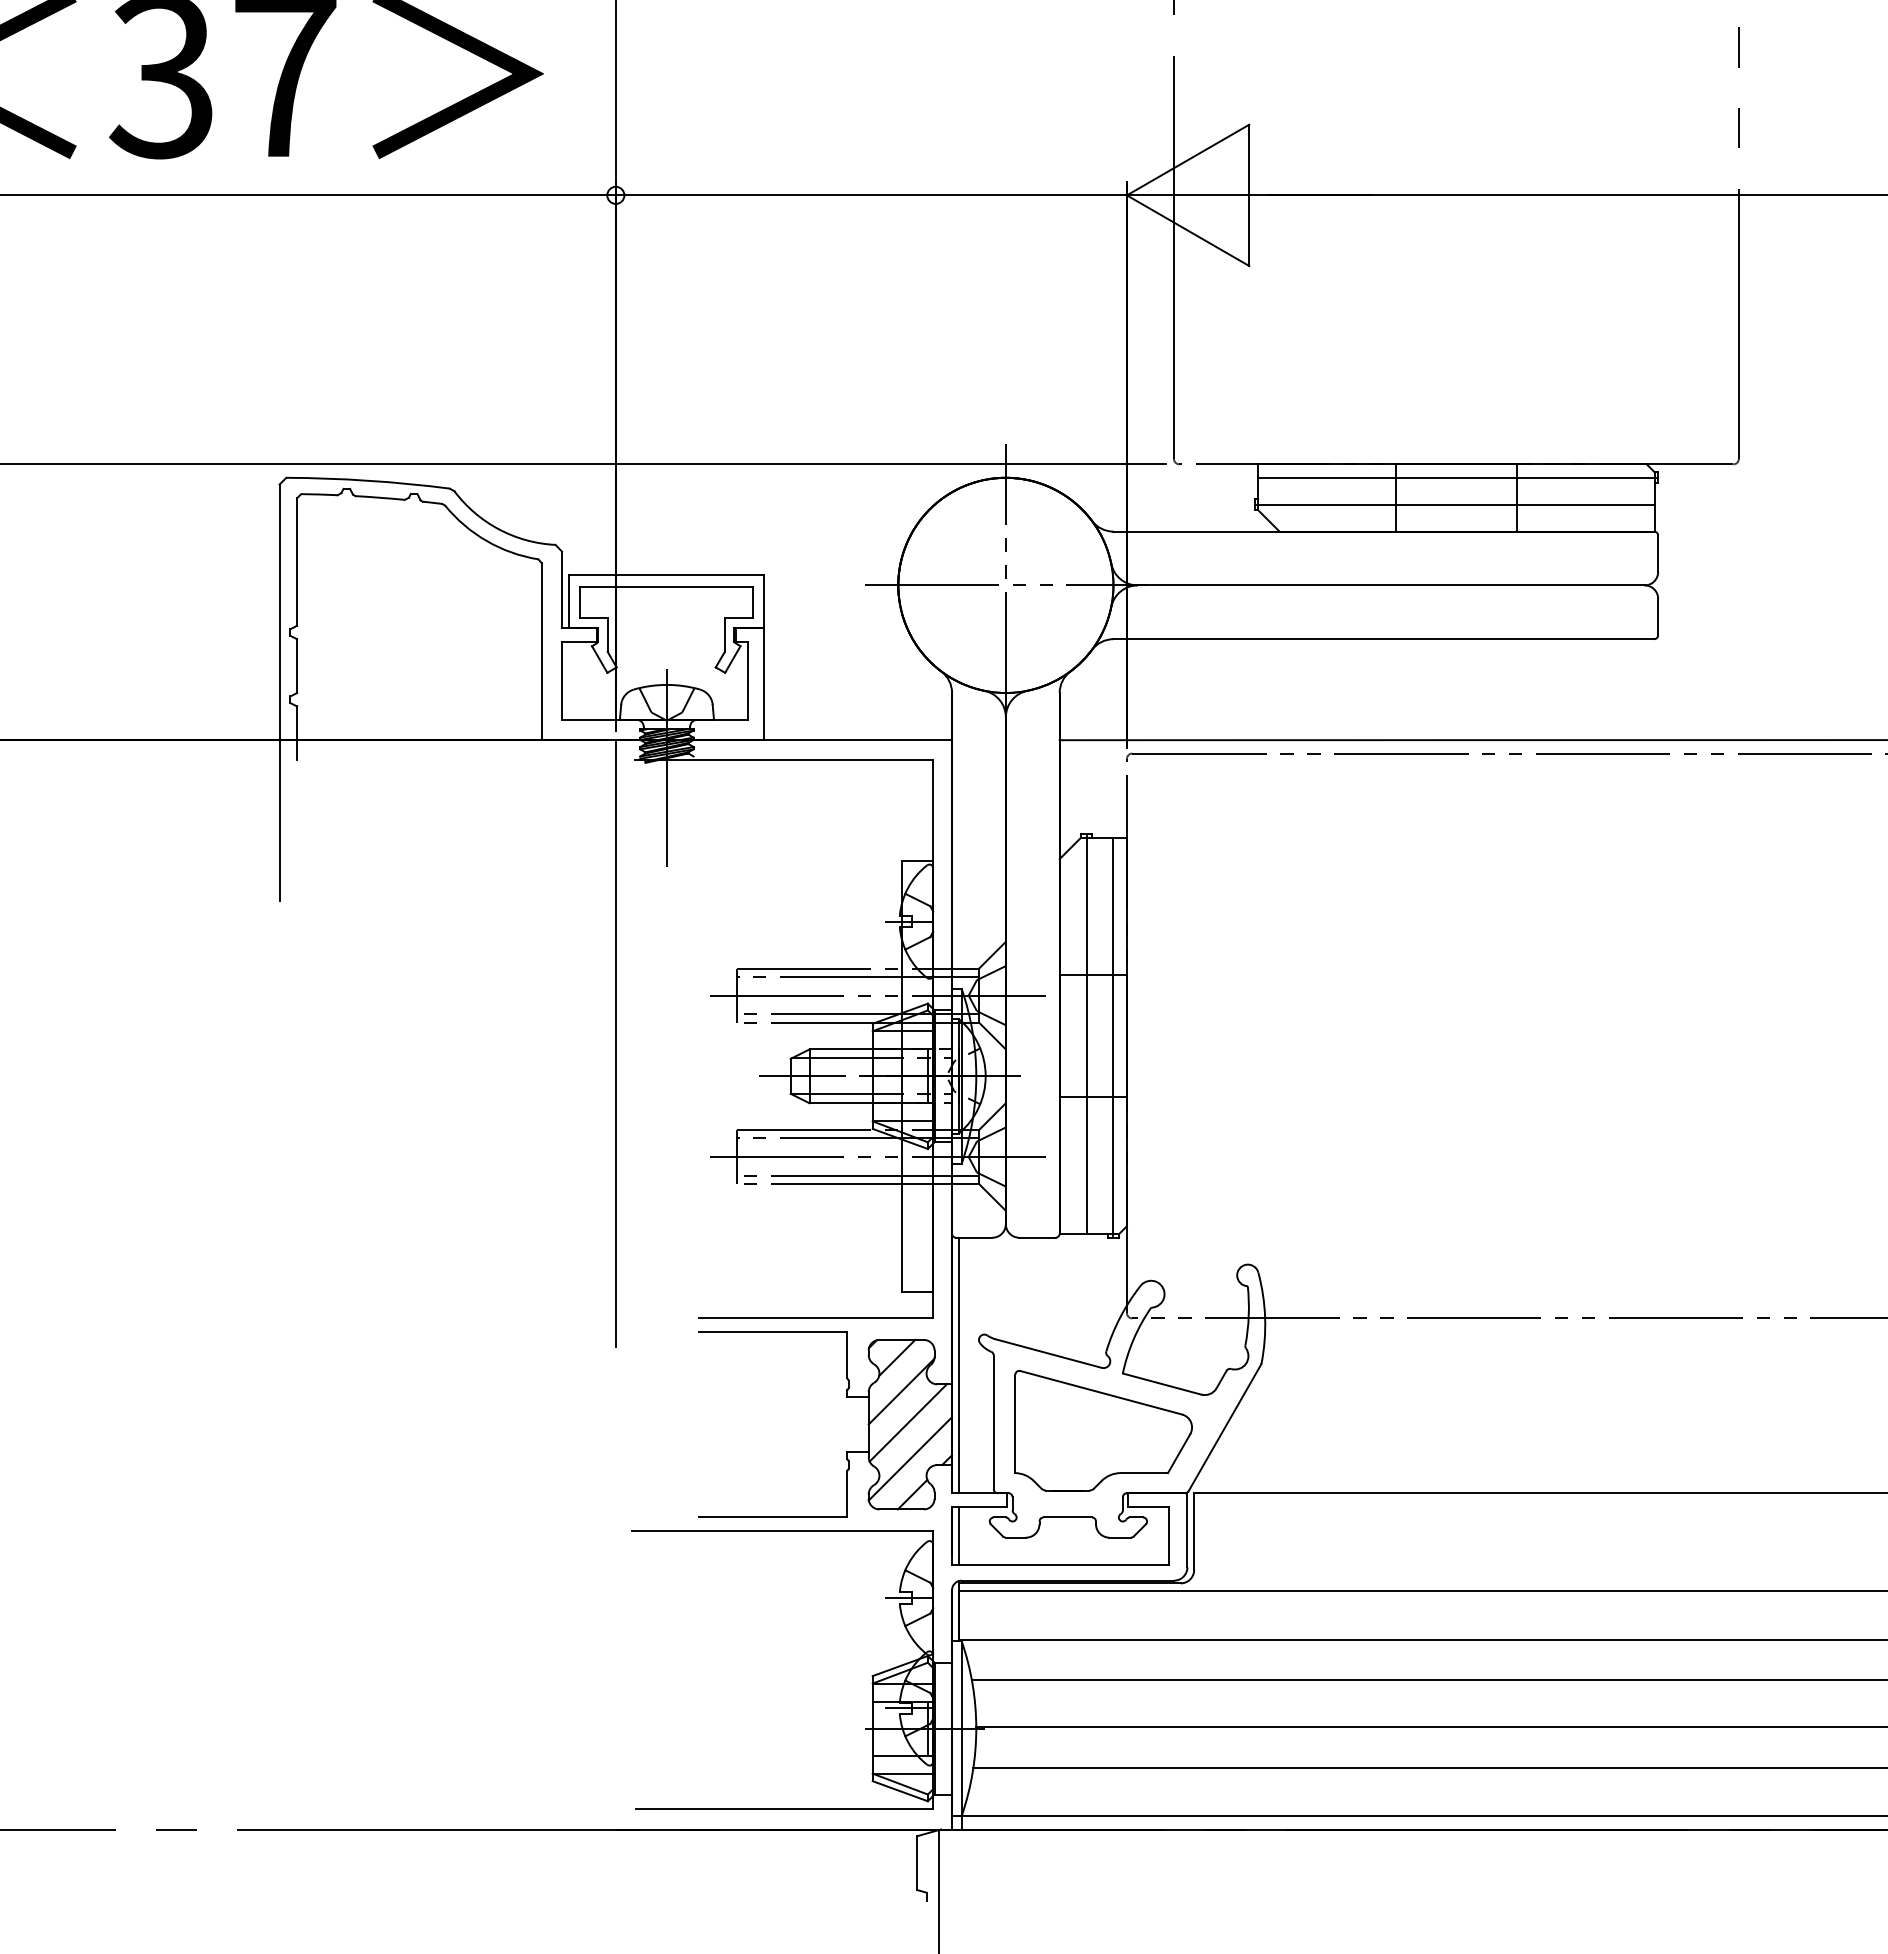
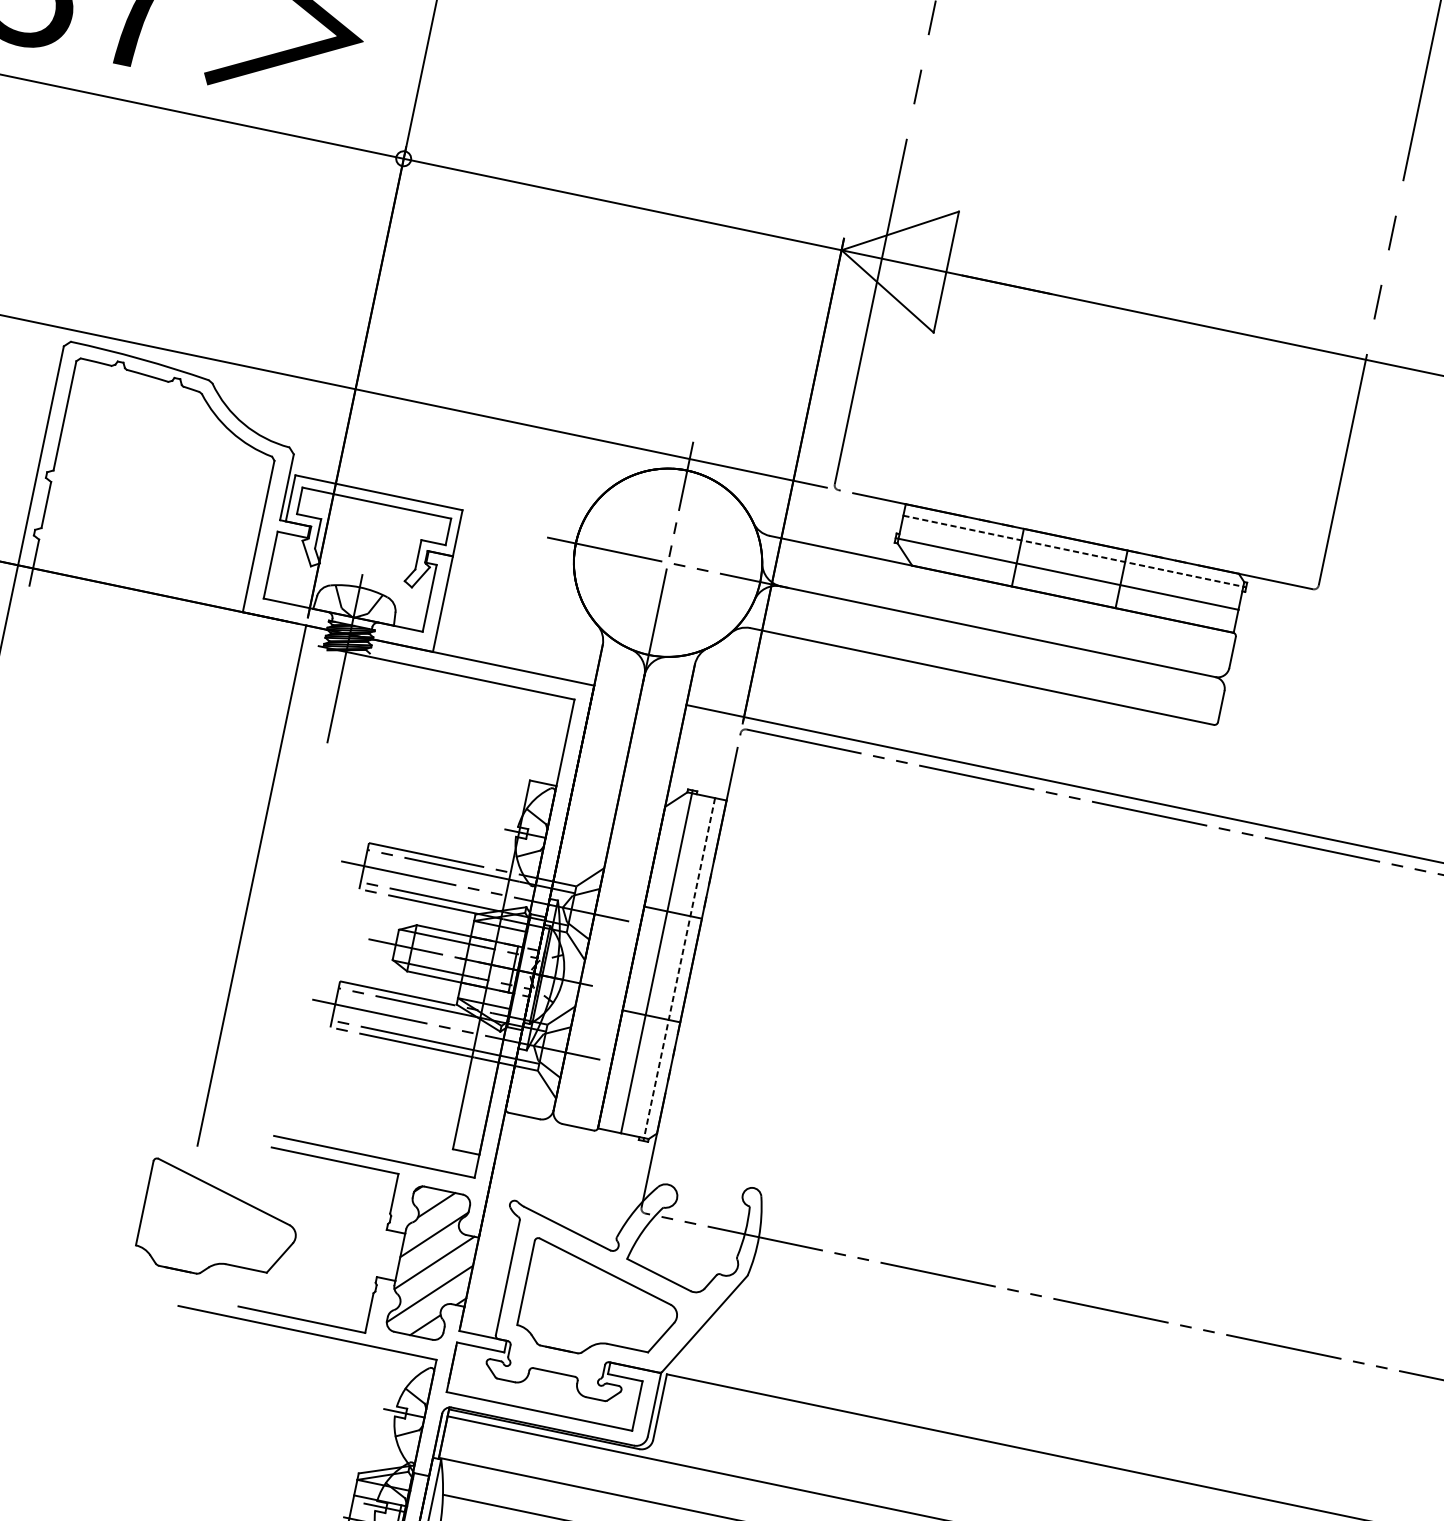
line: (1458, 477) -> (1075, 551), solid -> dashed
line: (1113, 1038) -> (679, 970), solid -> dashed
line: (958, 1365) -> (487, 1222), removed
part: (658, 1430) -> (219, 1224), added
line: (958, 1535) -> (457, 1368), removed

